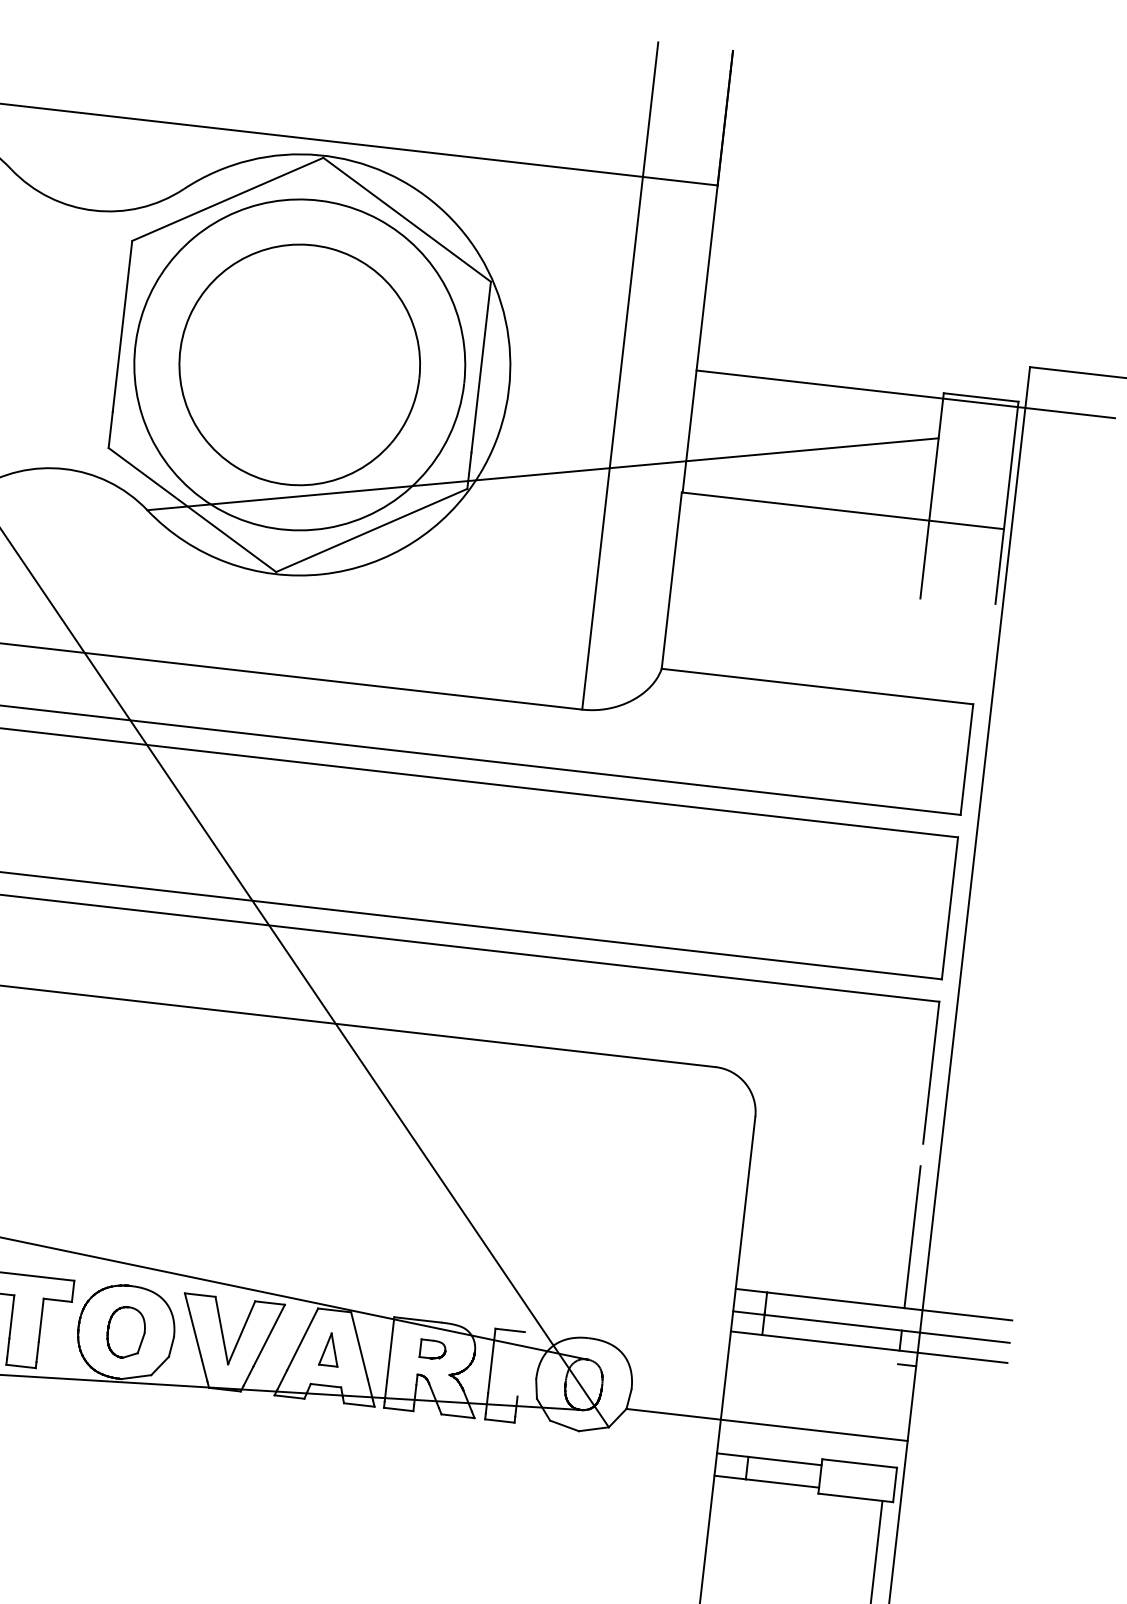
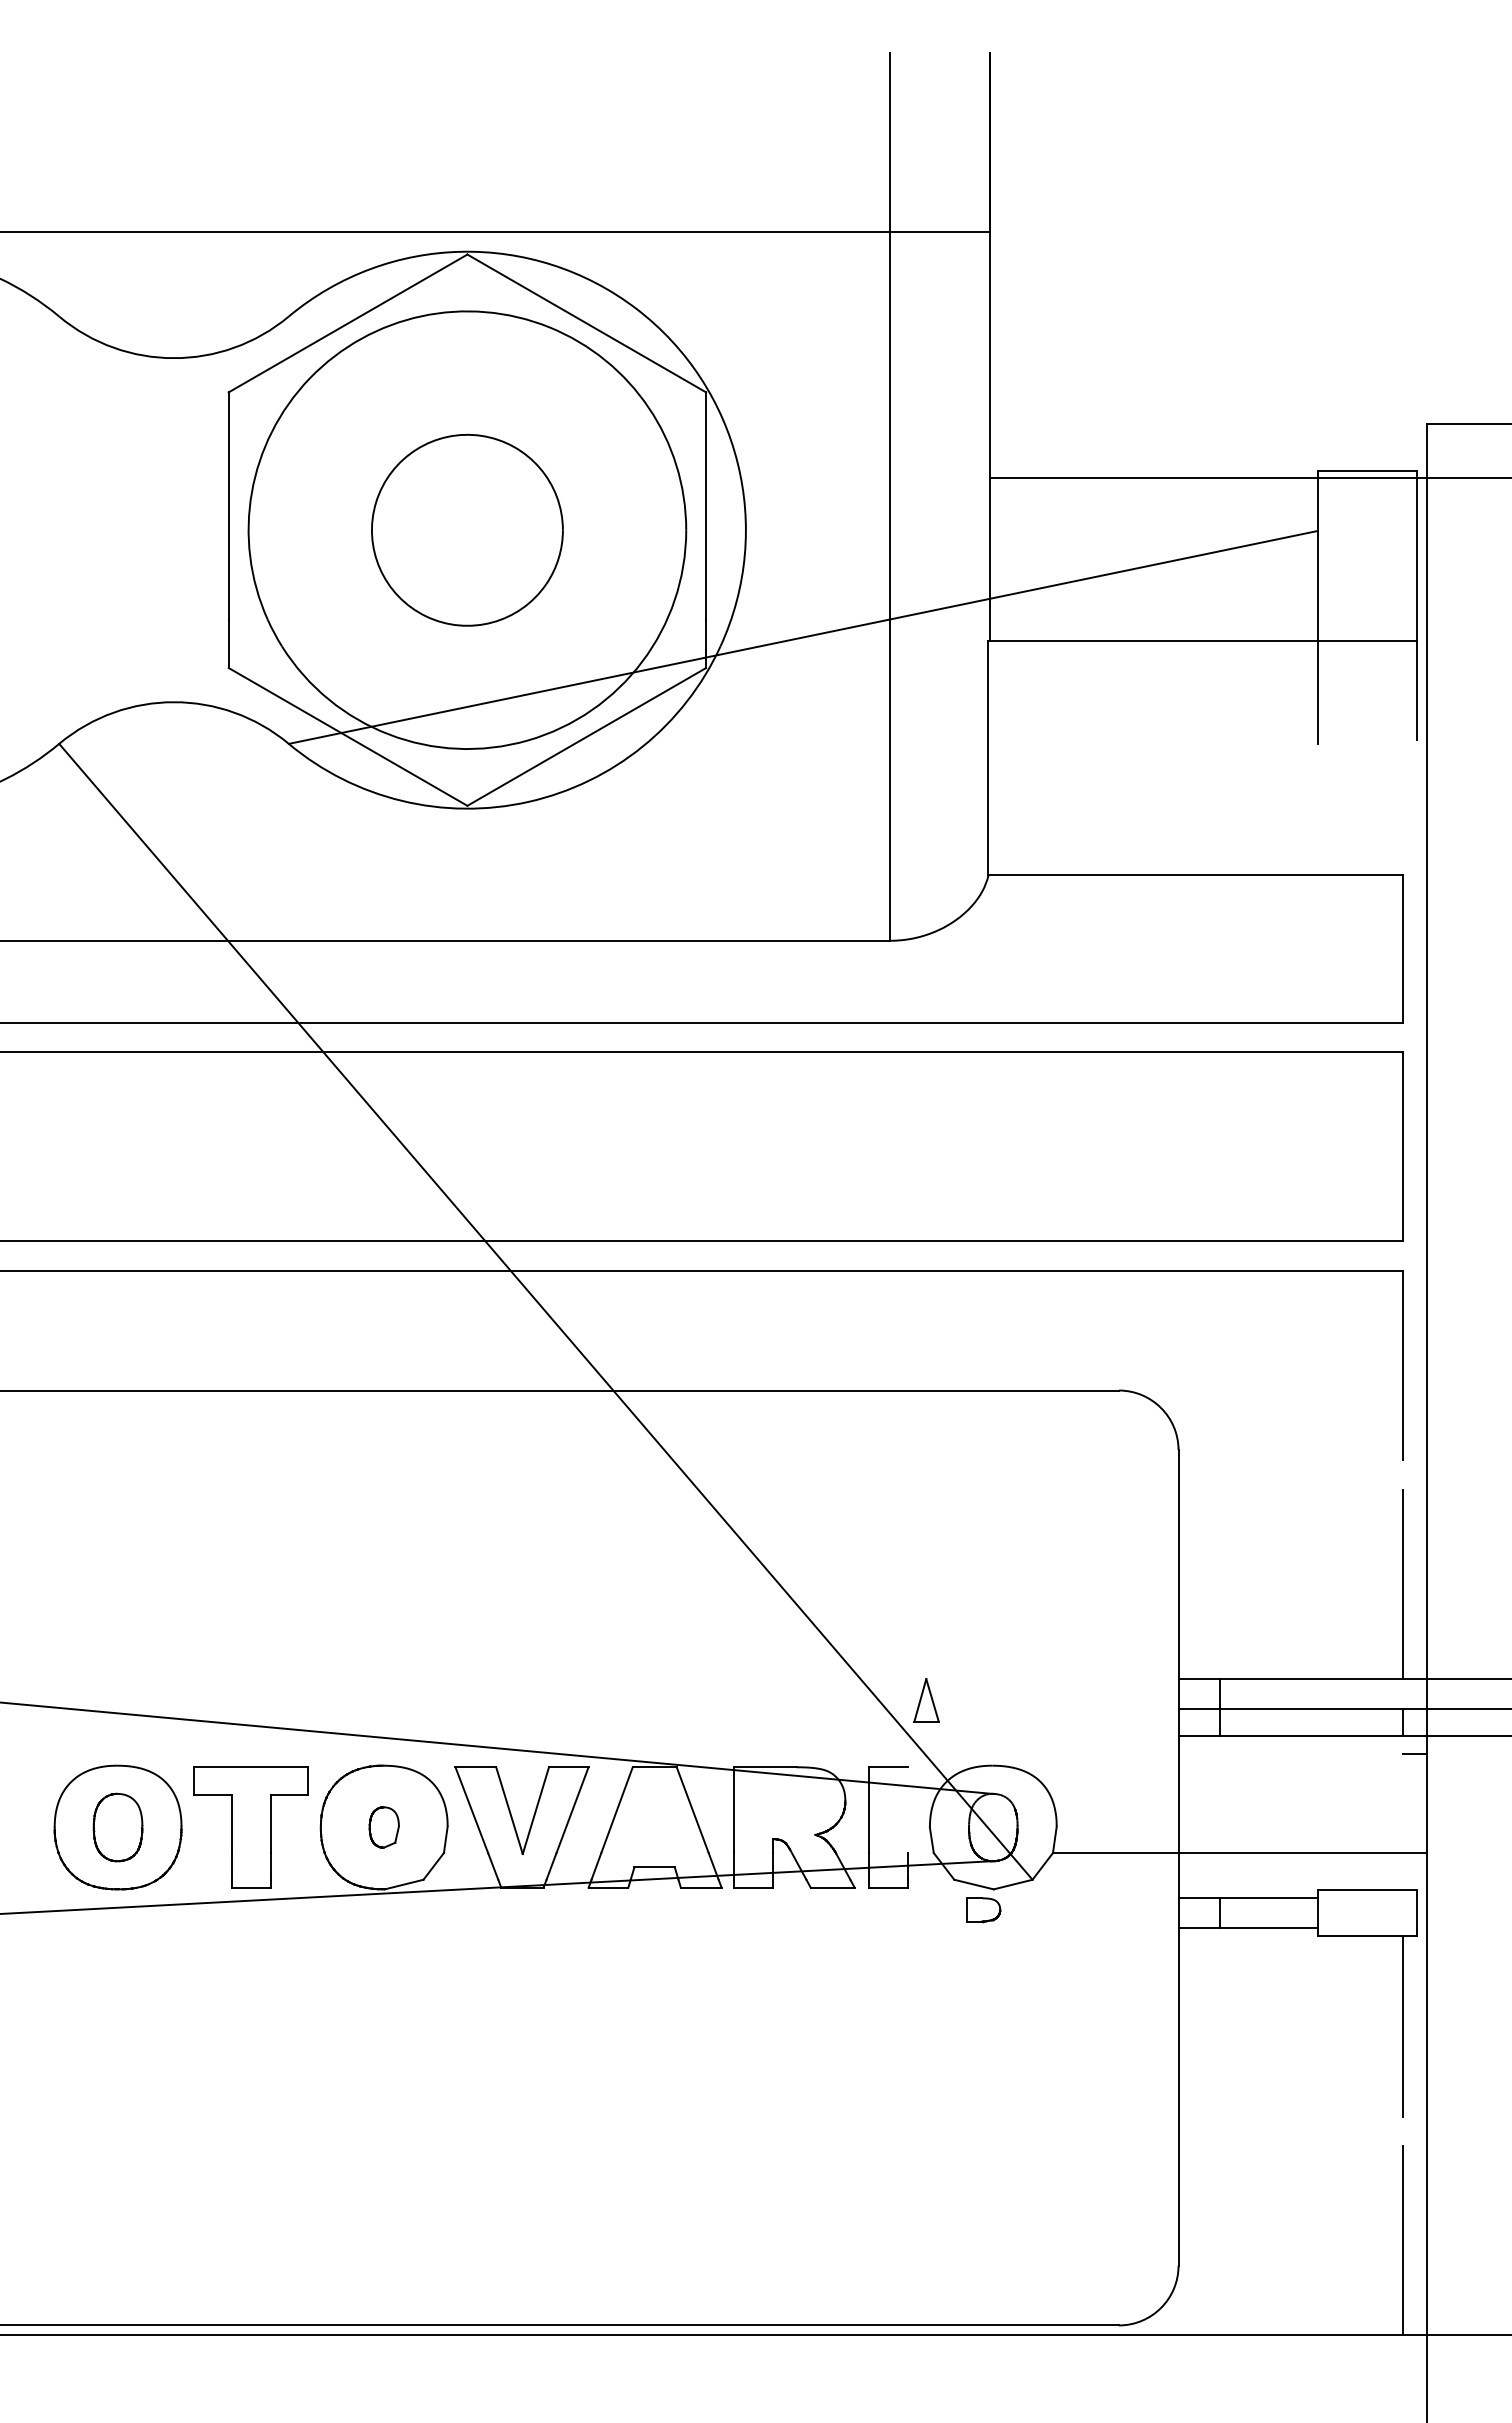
part: (299, 365) -> (467, 530), size x0.6
part: (126, 1332) -> (384, 1827), size x0.6
part: (329, 1349) -> (926, 1700), moved
part: (432, 1349) -> (983, 1910), moved

